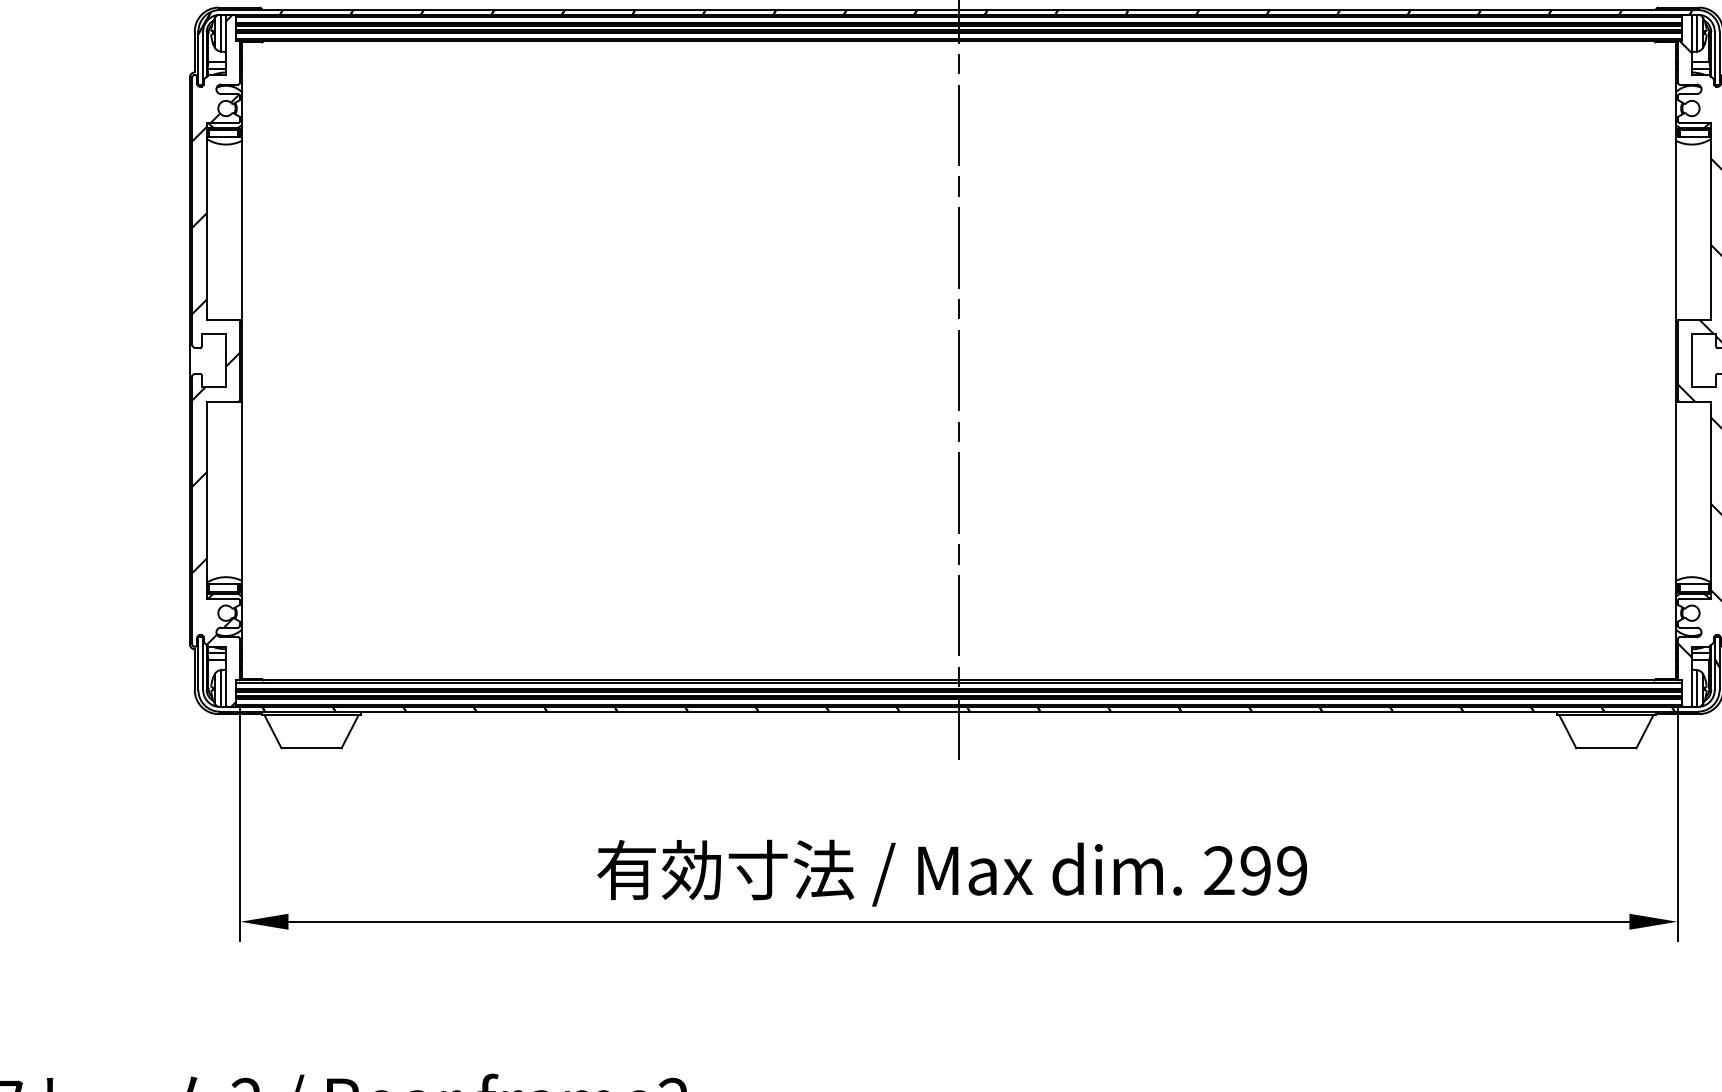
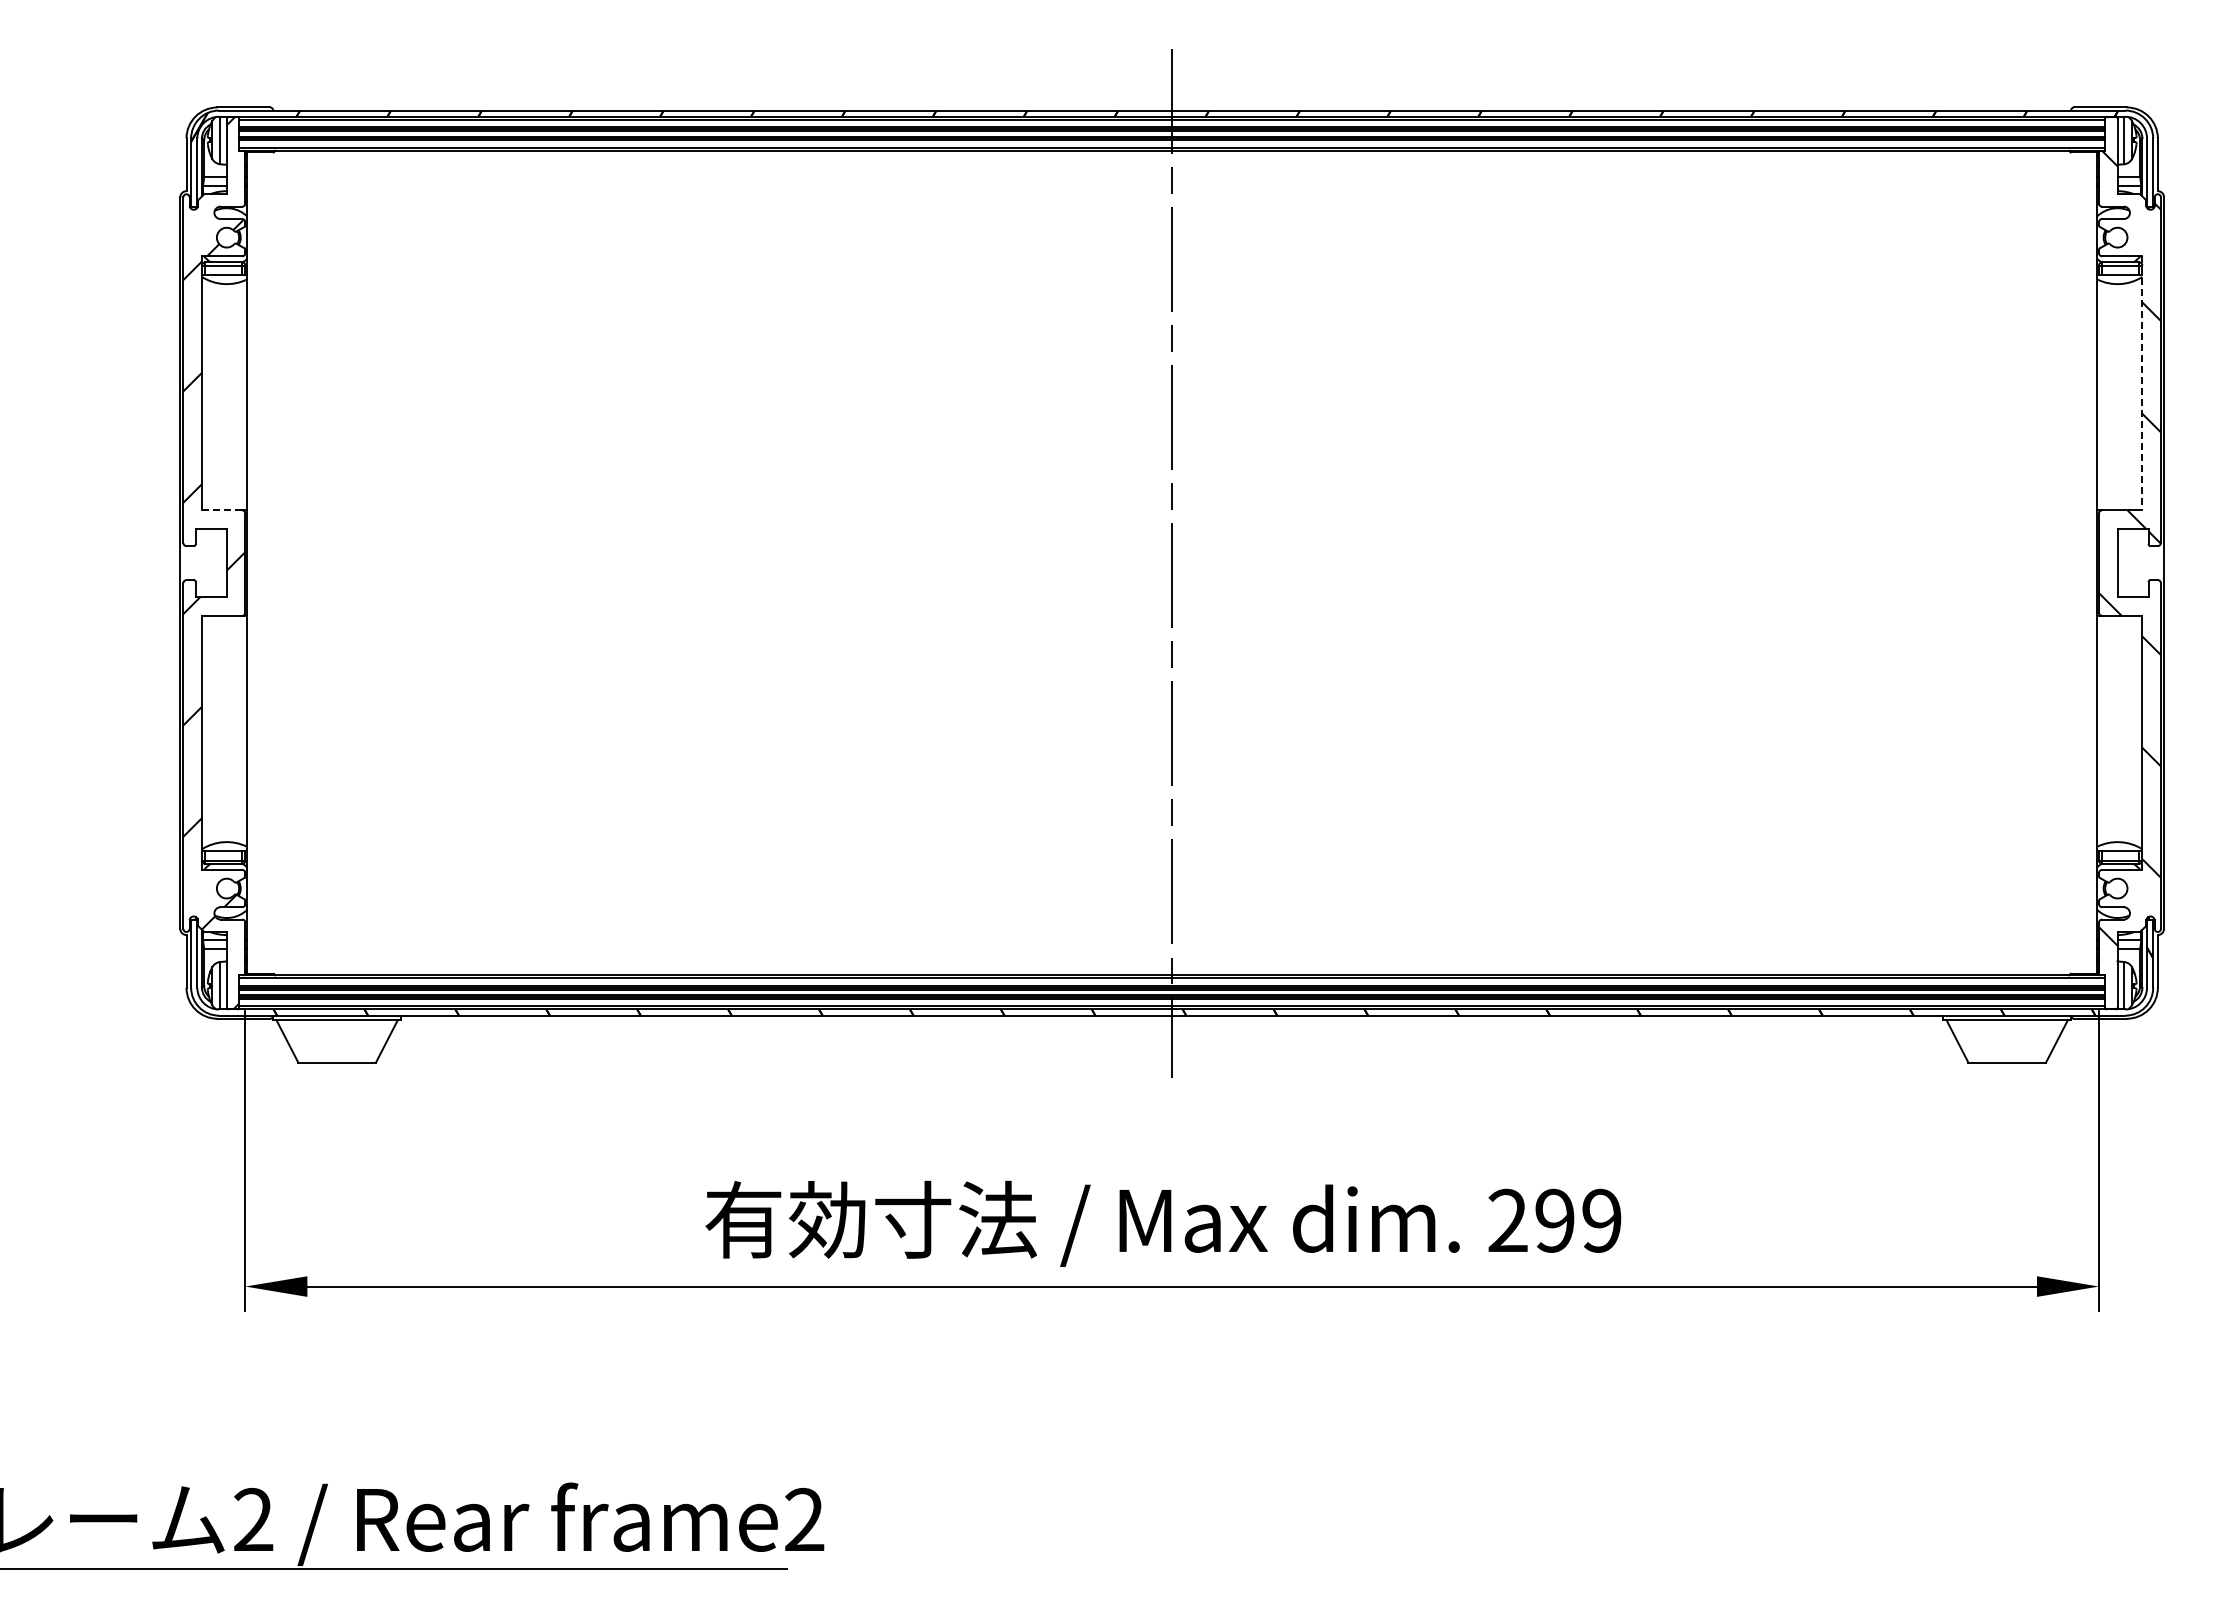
line: (1711, 221) -> (2142, 383), solid -> dashed
line: (221, 320) -> (221, 510), solid -> dashed

